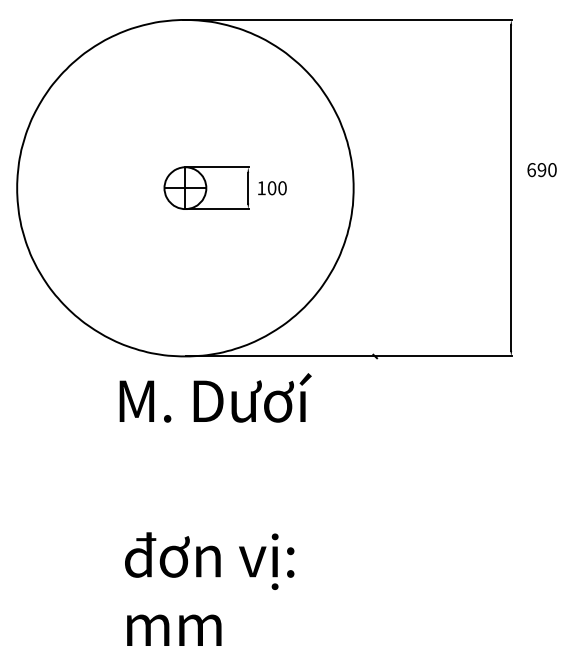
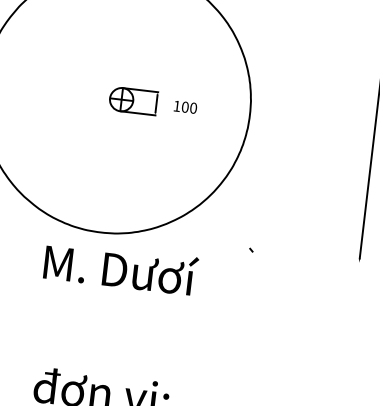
part: (206, 187) -> (133, 100), size x0.7
line: (348, 356) -> (230, 247), removed

